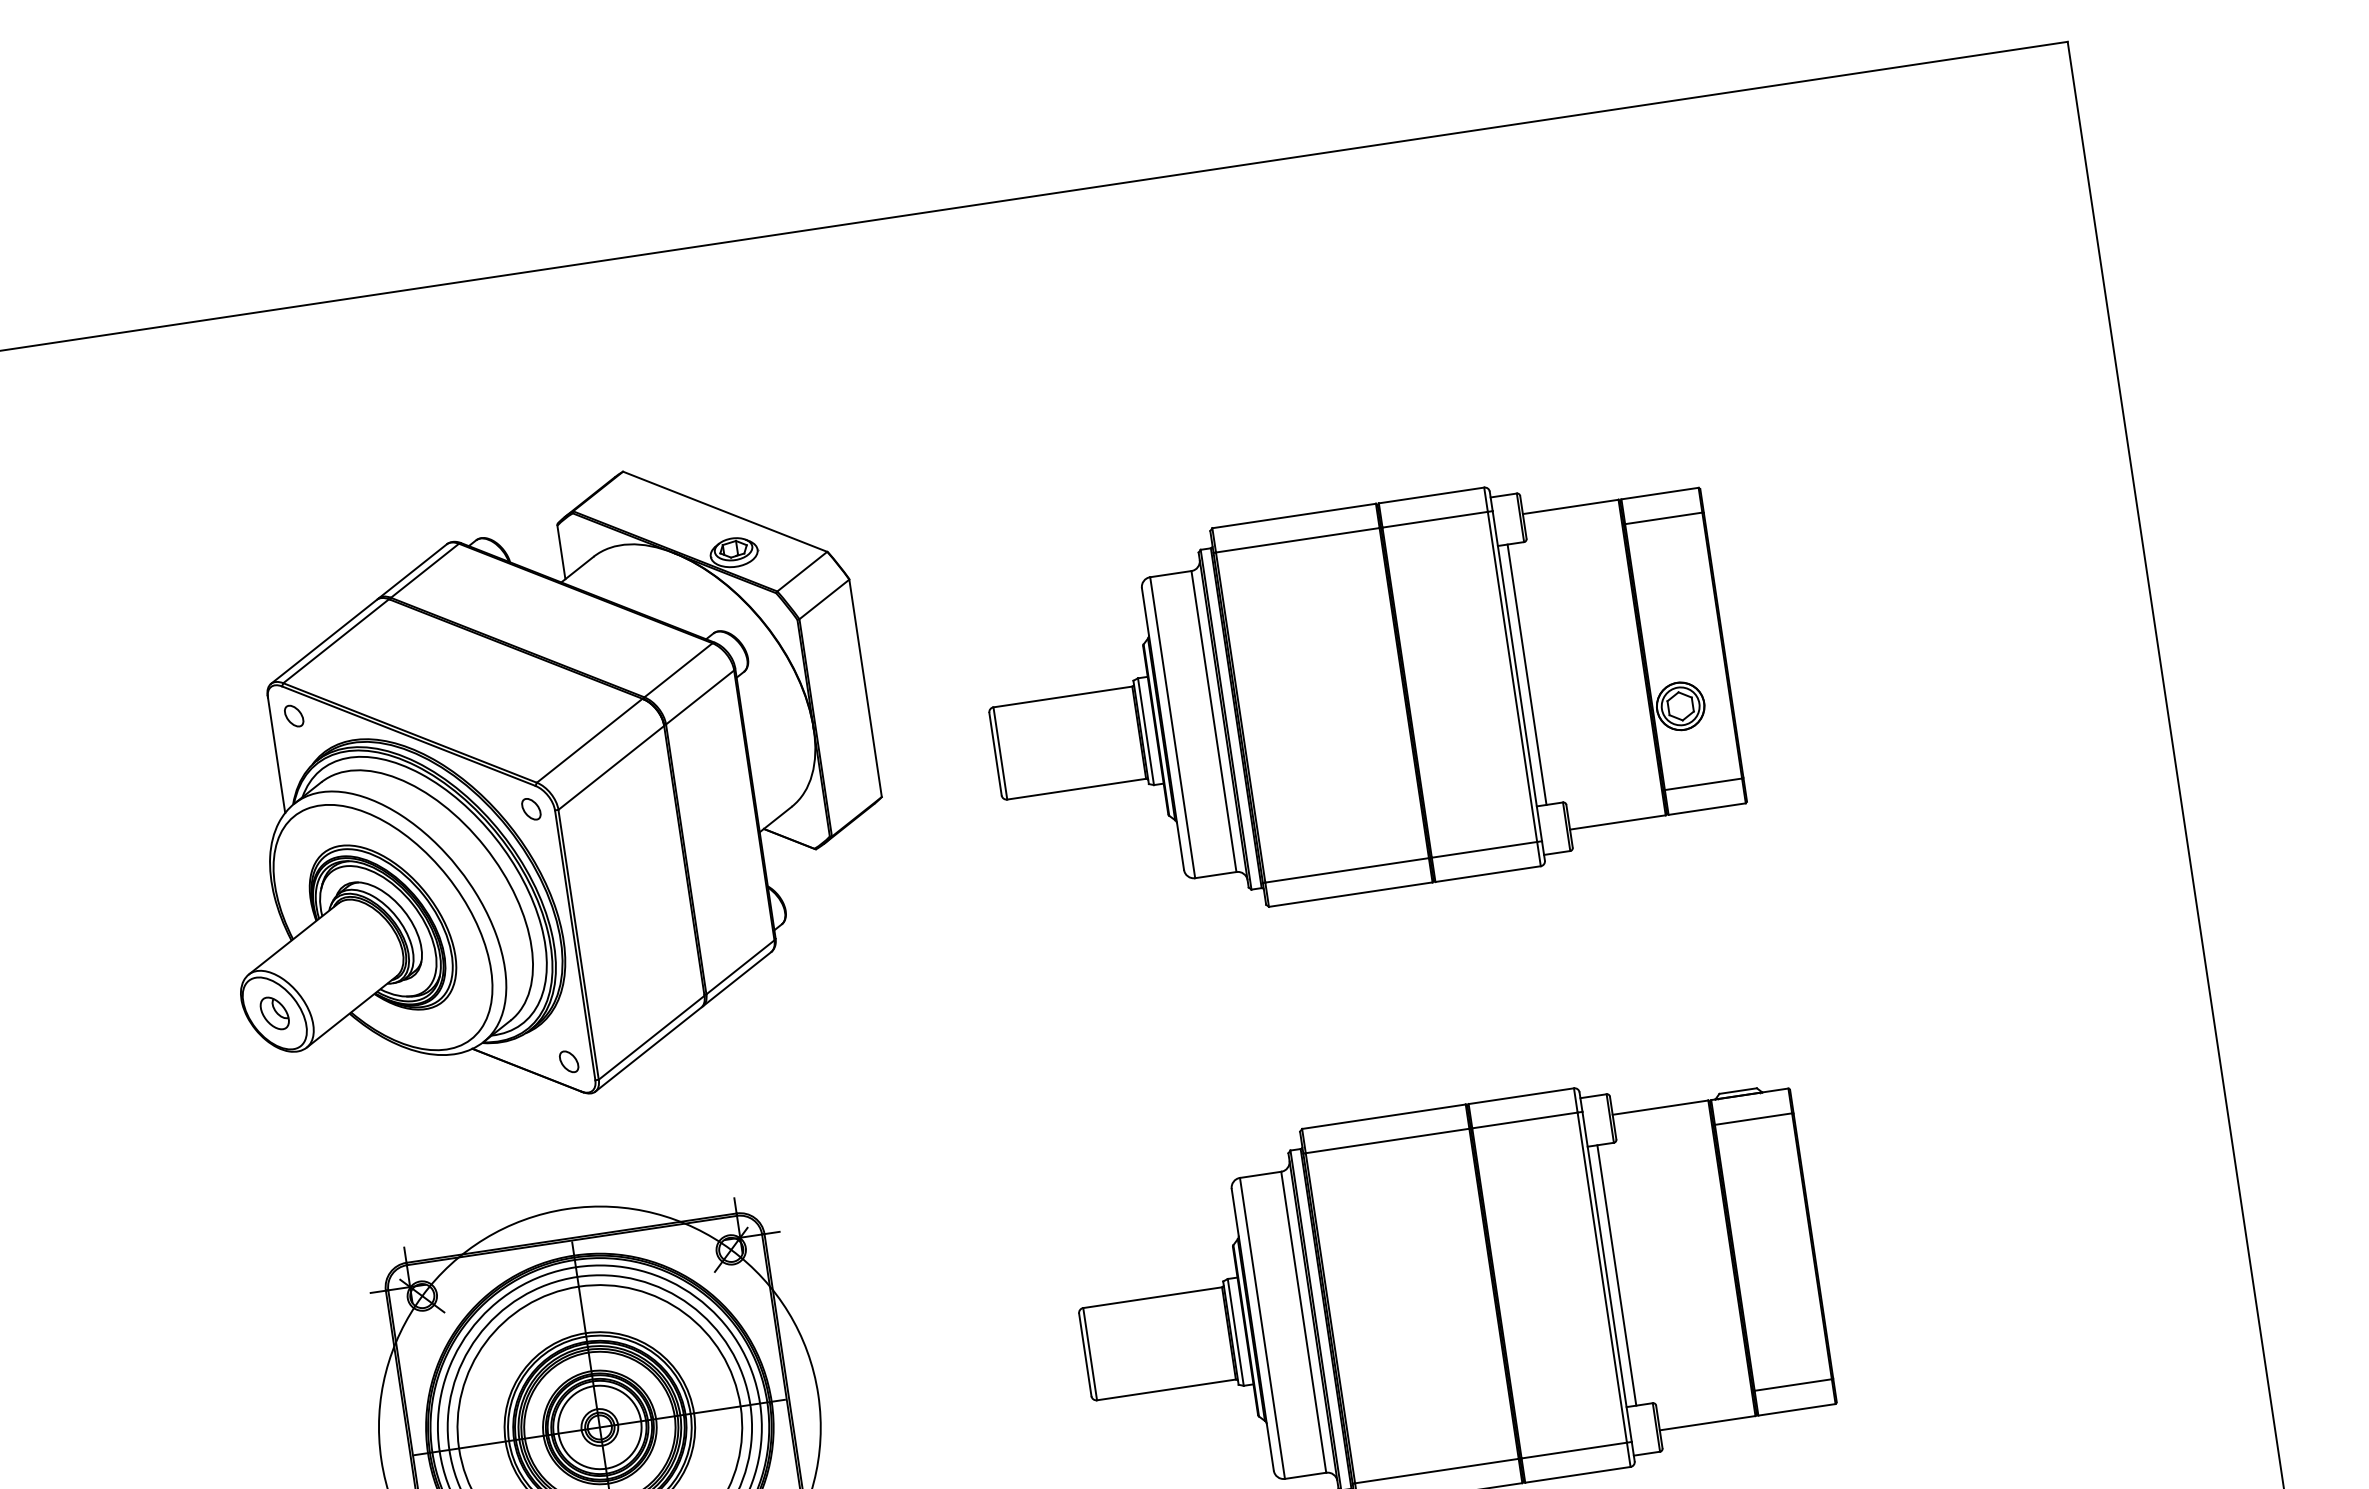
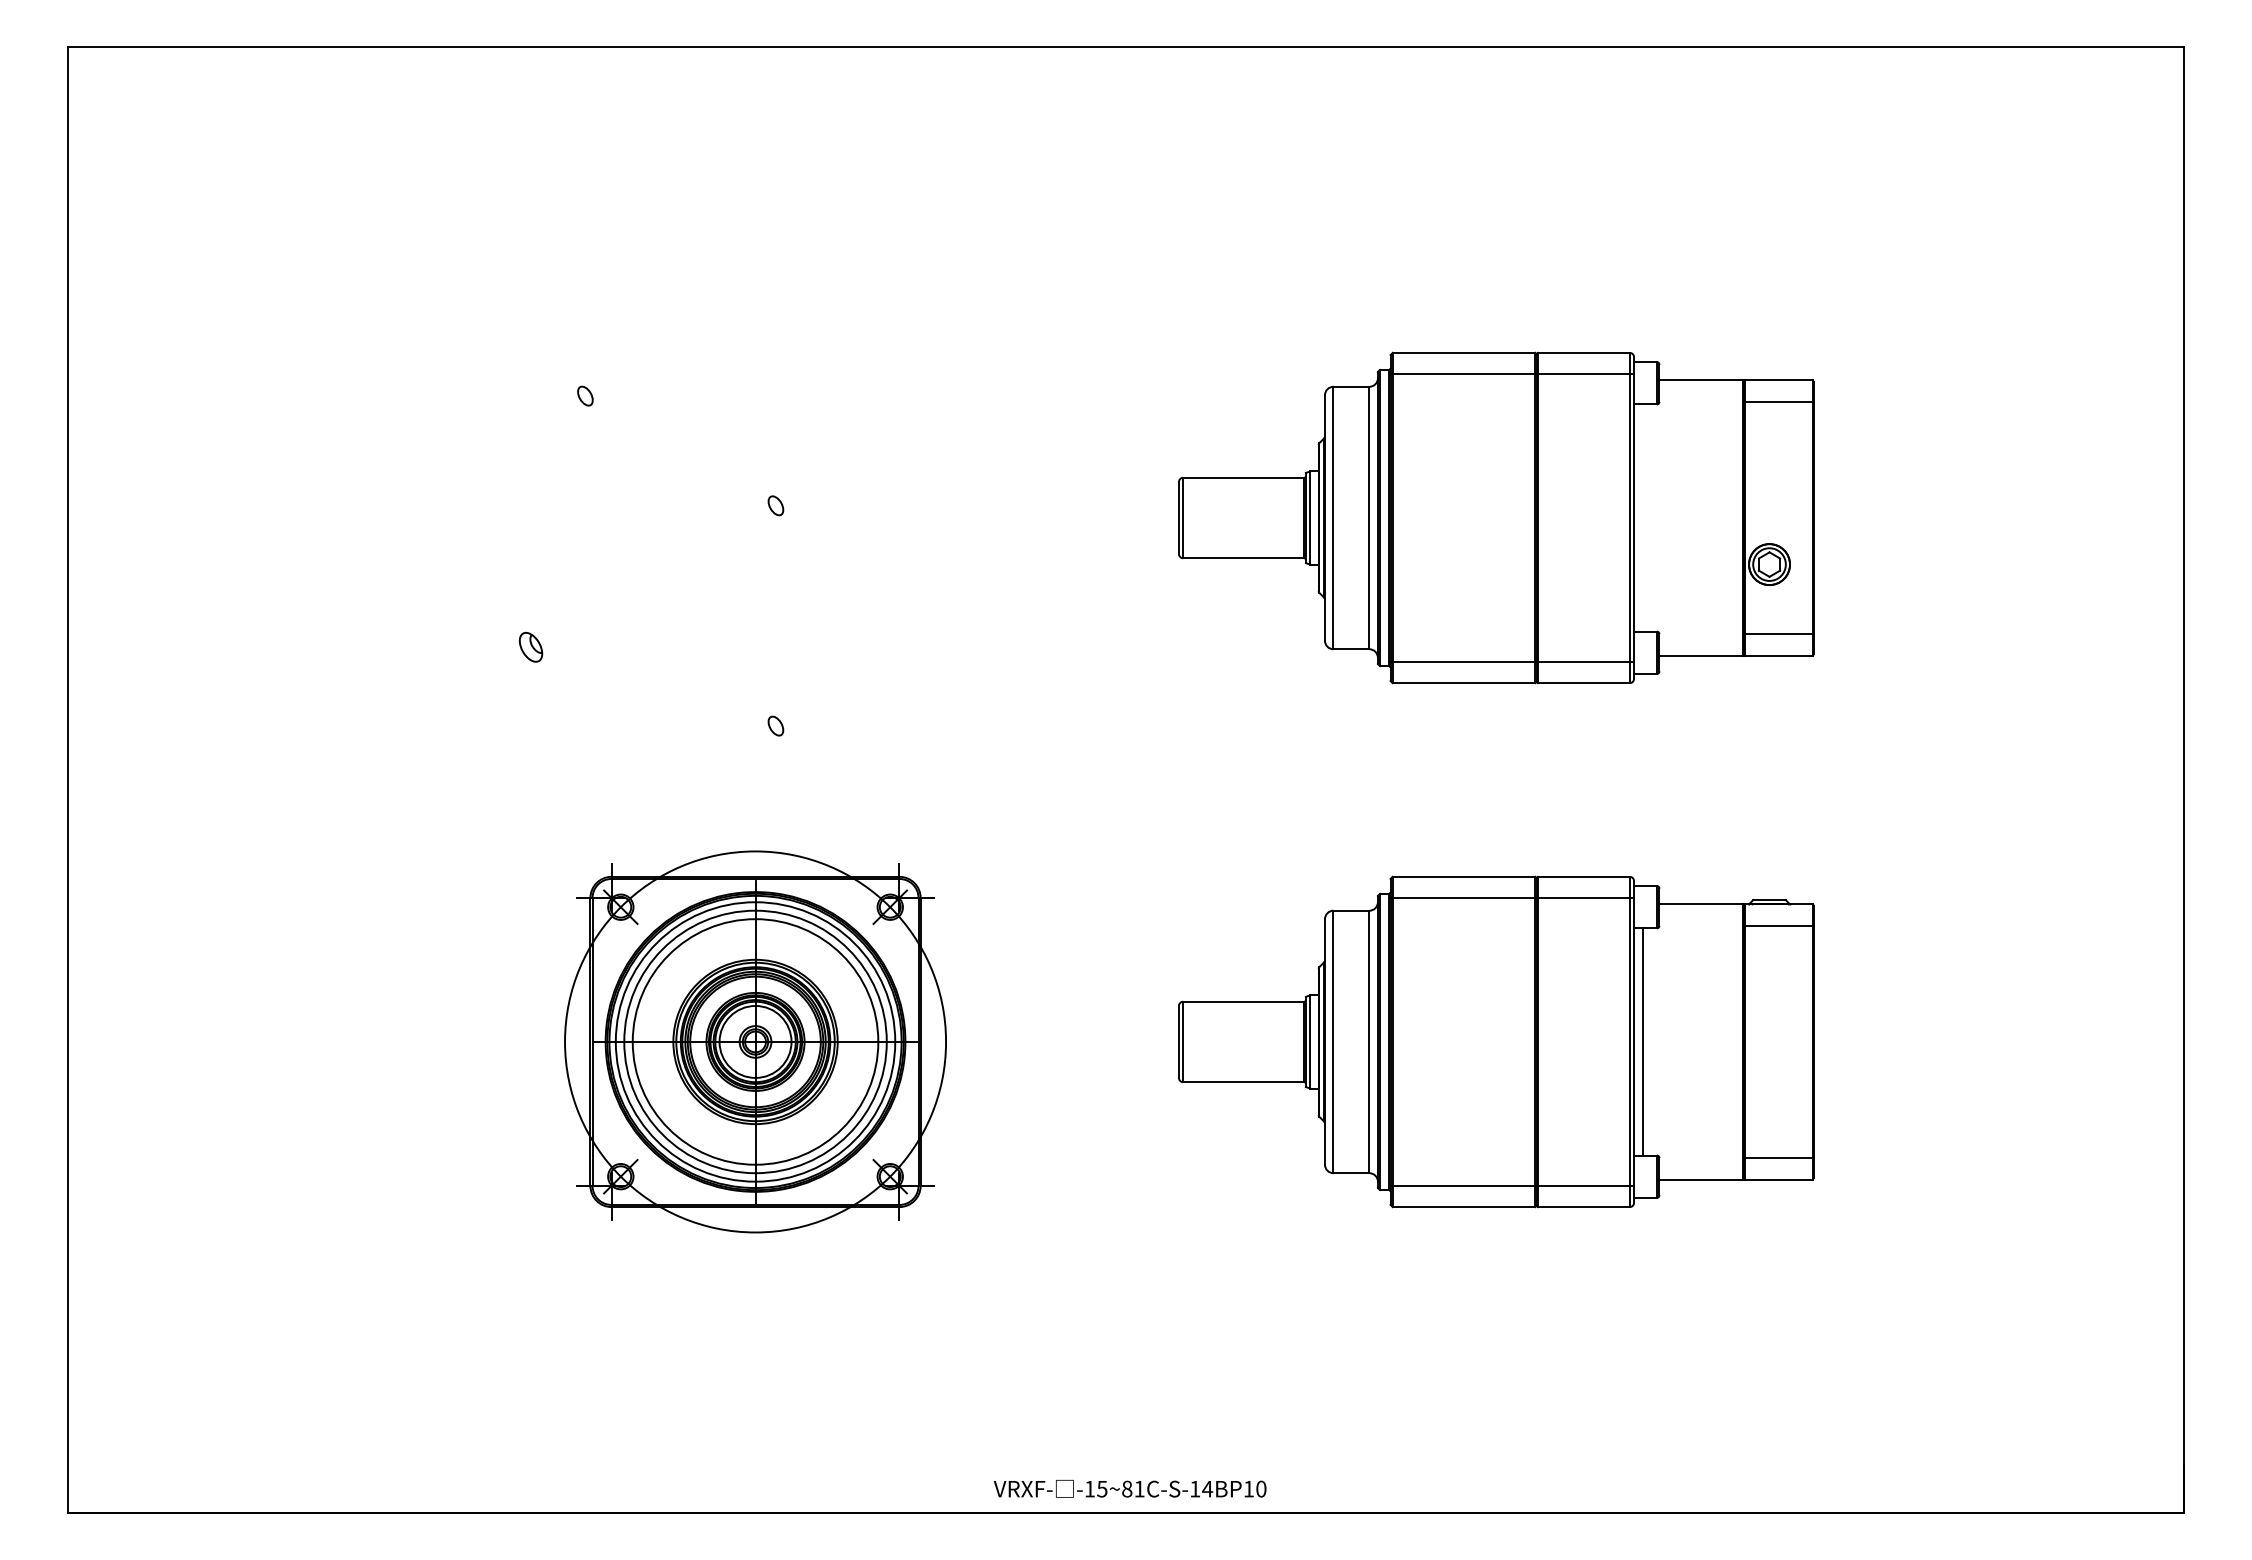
line: (1526, 674) -> (1642, 517), removed
part: (545, 791) -> (790, 492), removed

